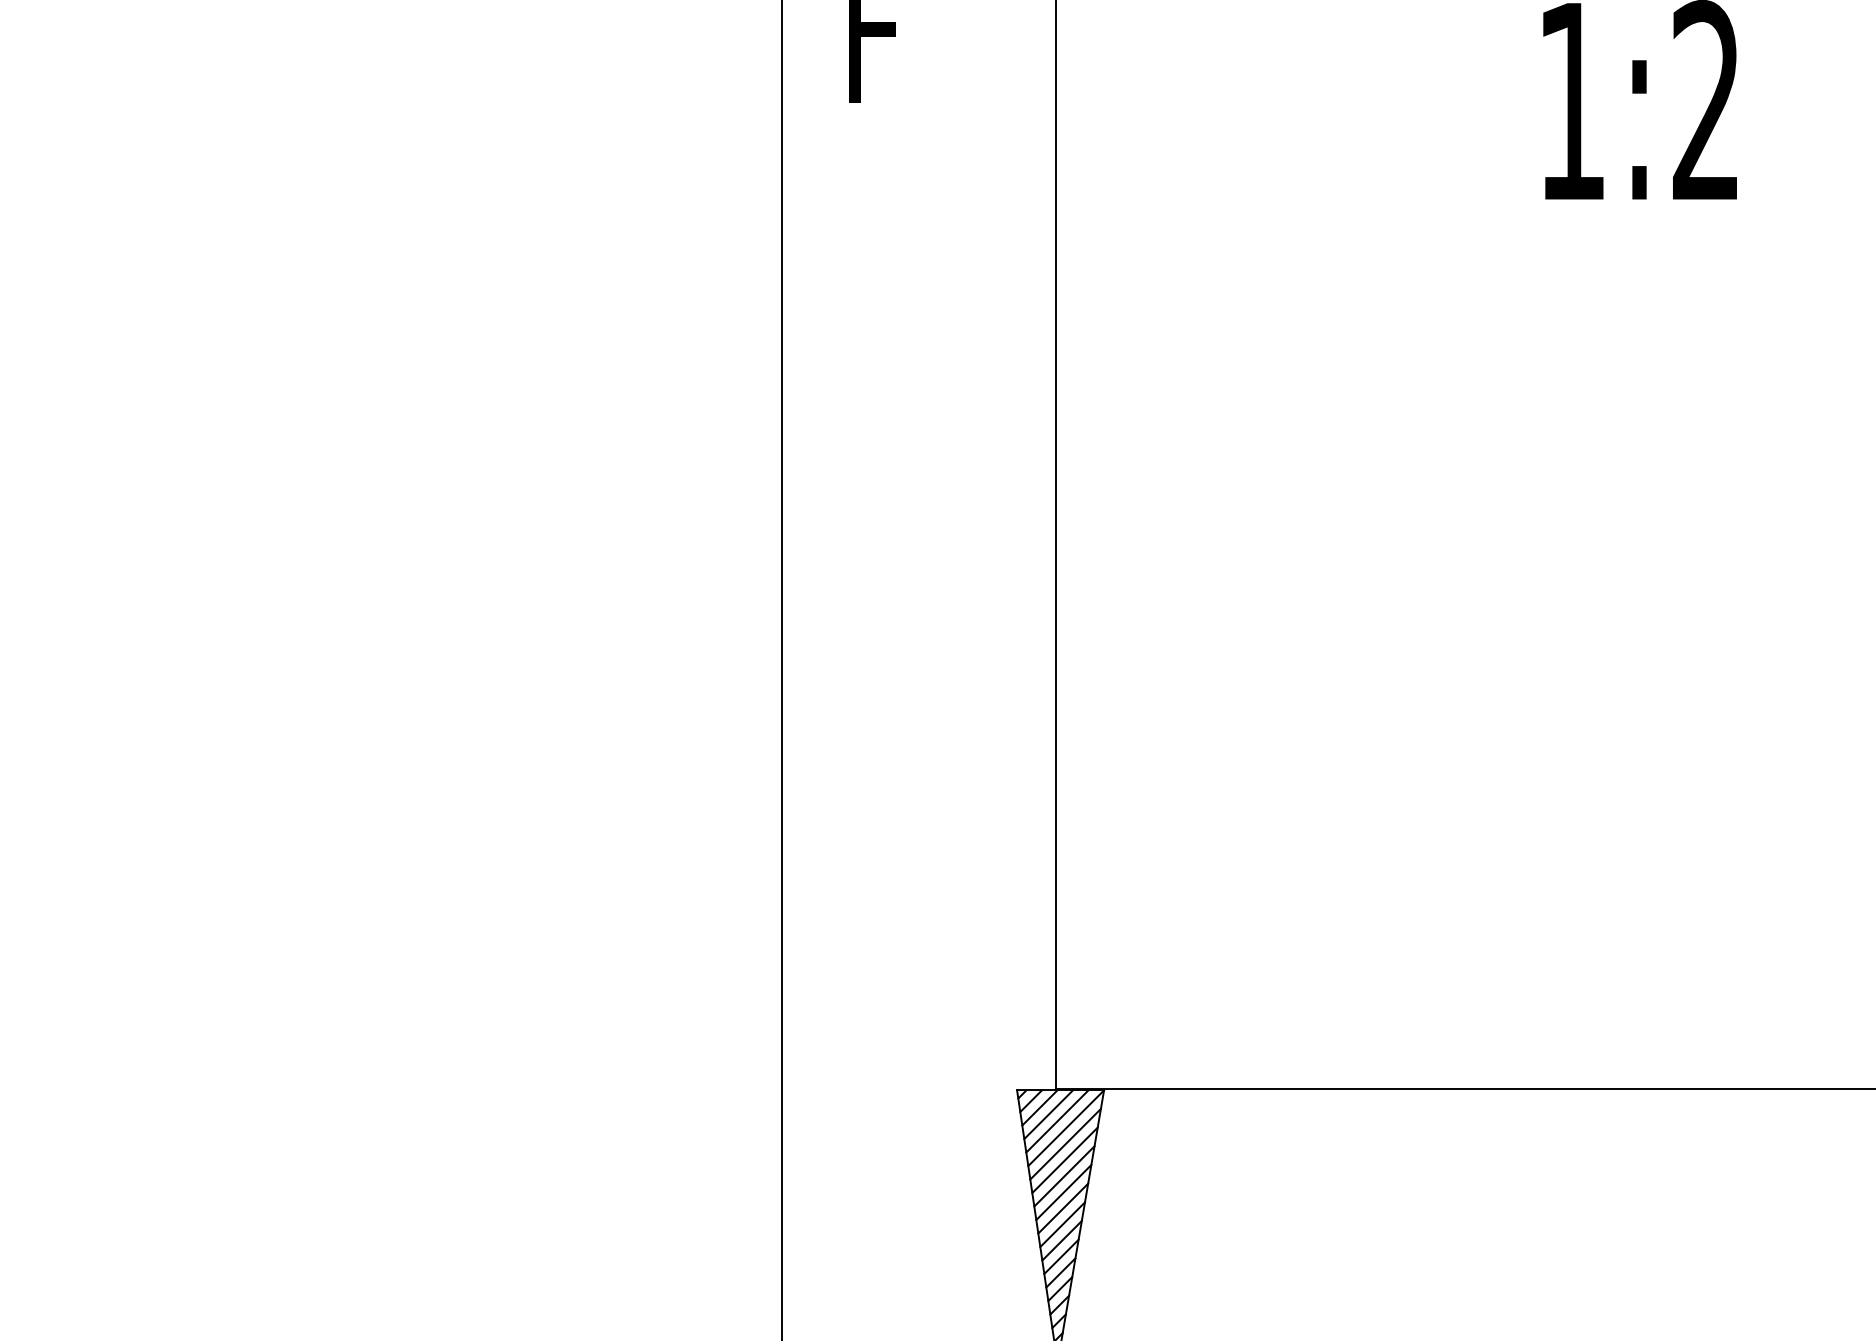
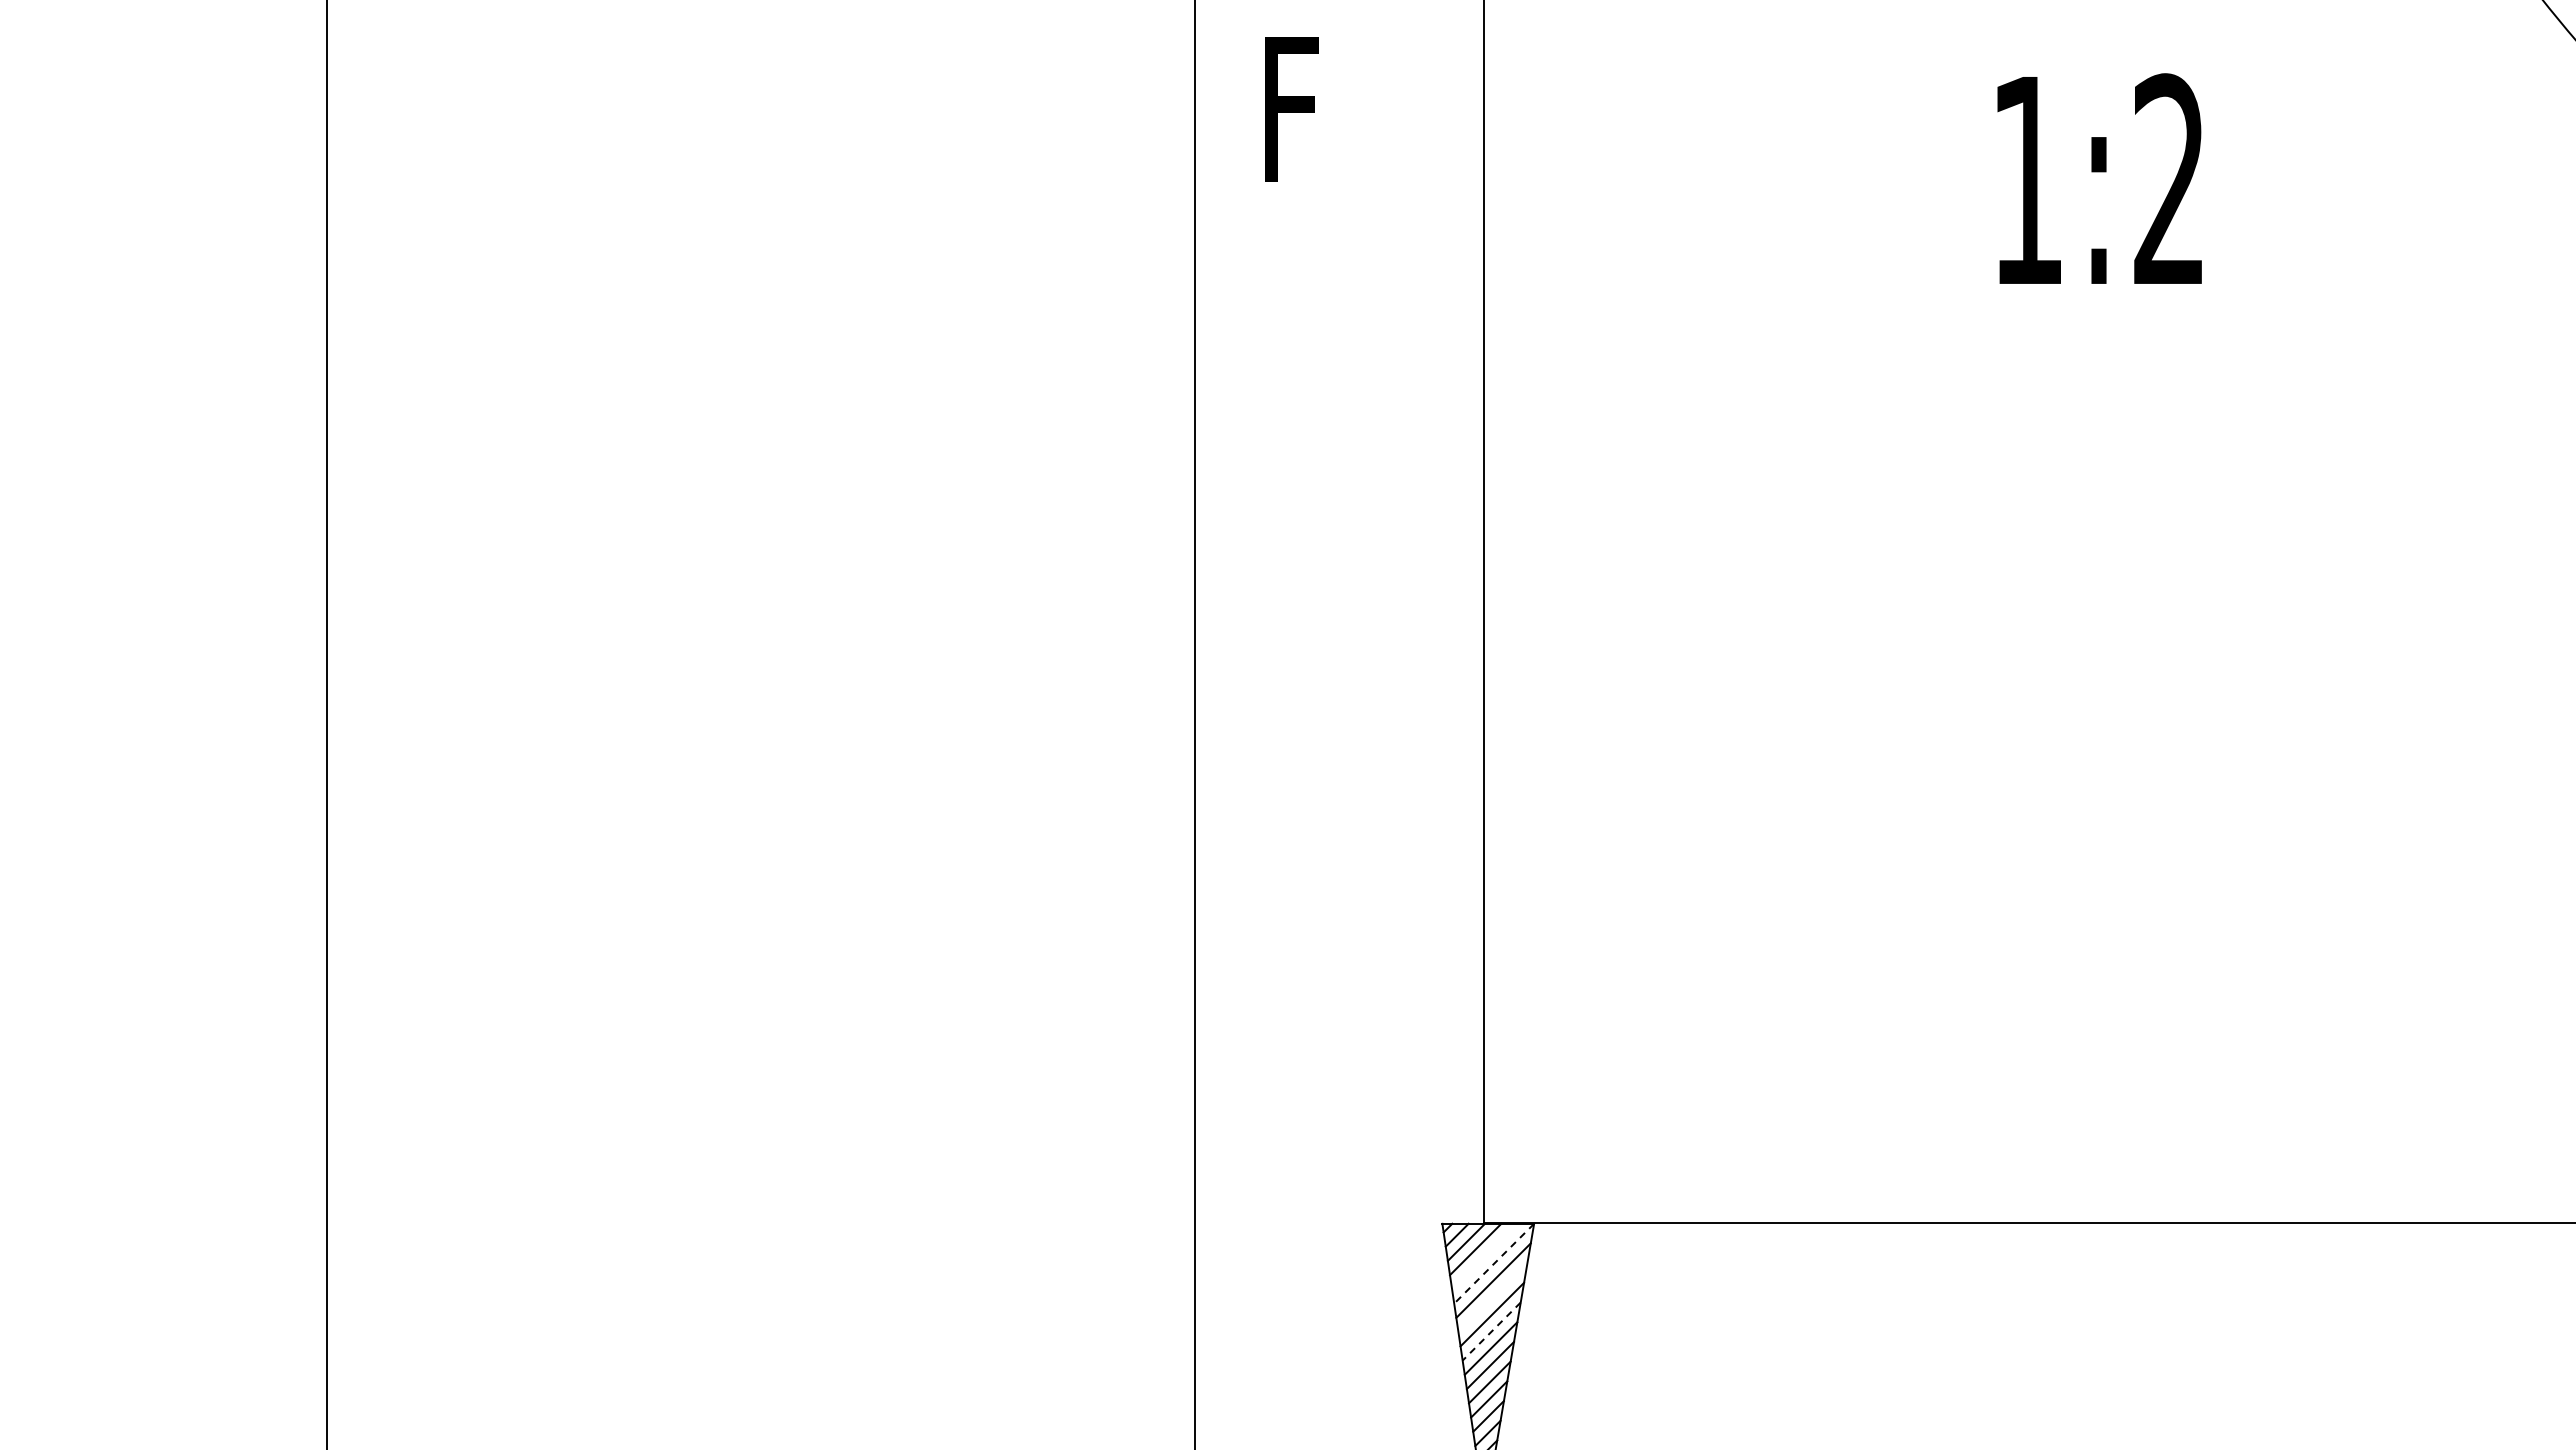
line: (1057, 1121) -> (1484, 1256), removed
line: (1065, 1128) -> (1493, 1264), solid -> dashed
line: (1064, 1160) -> (1492, 1297), removed
line: (1063, 1192) -> (1491, 1331), solid -> dashed

